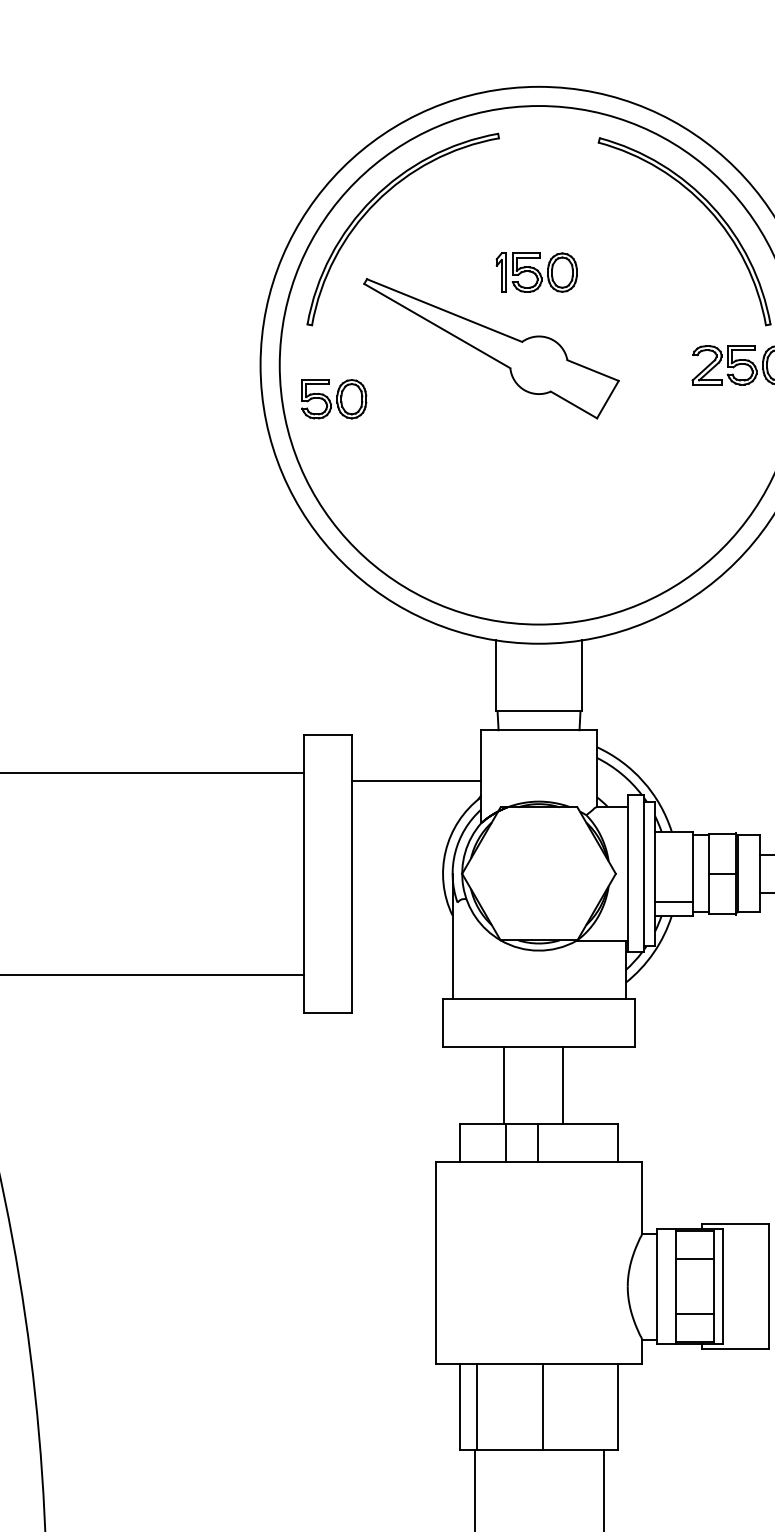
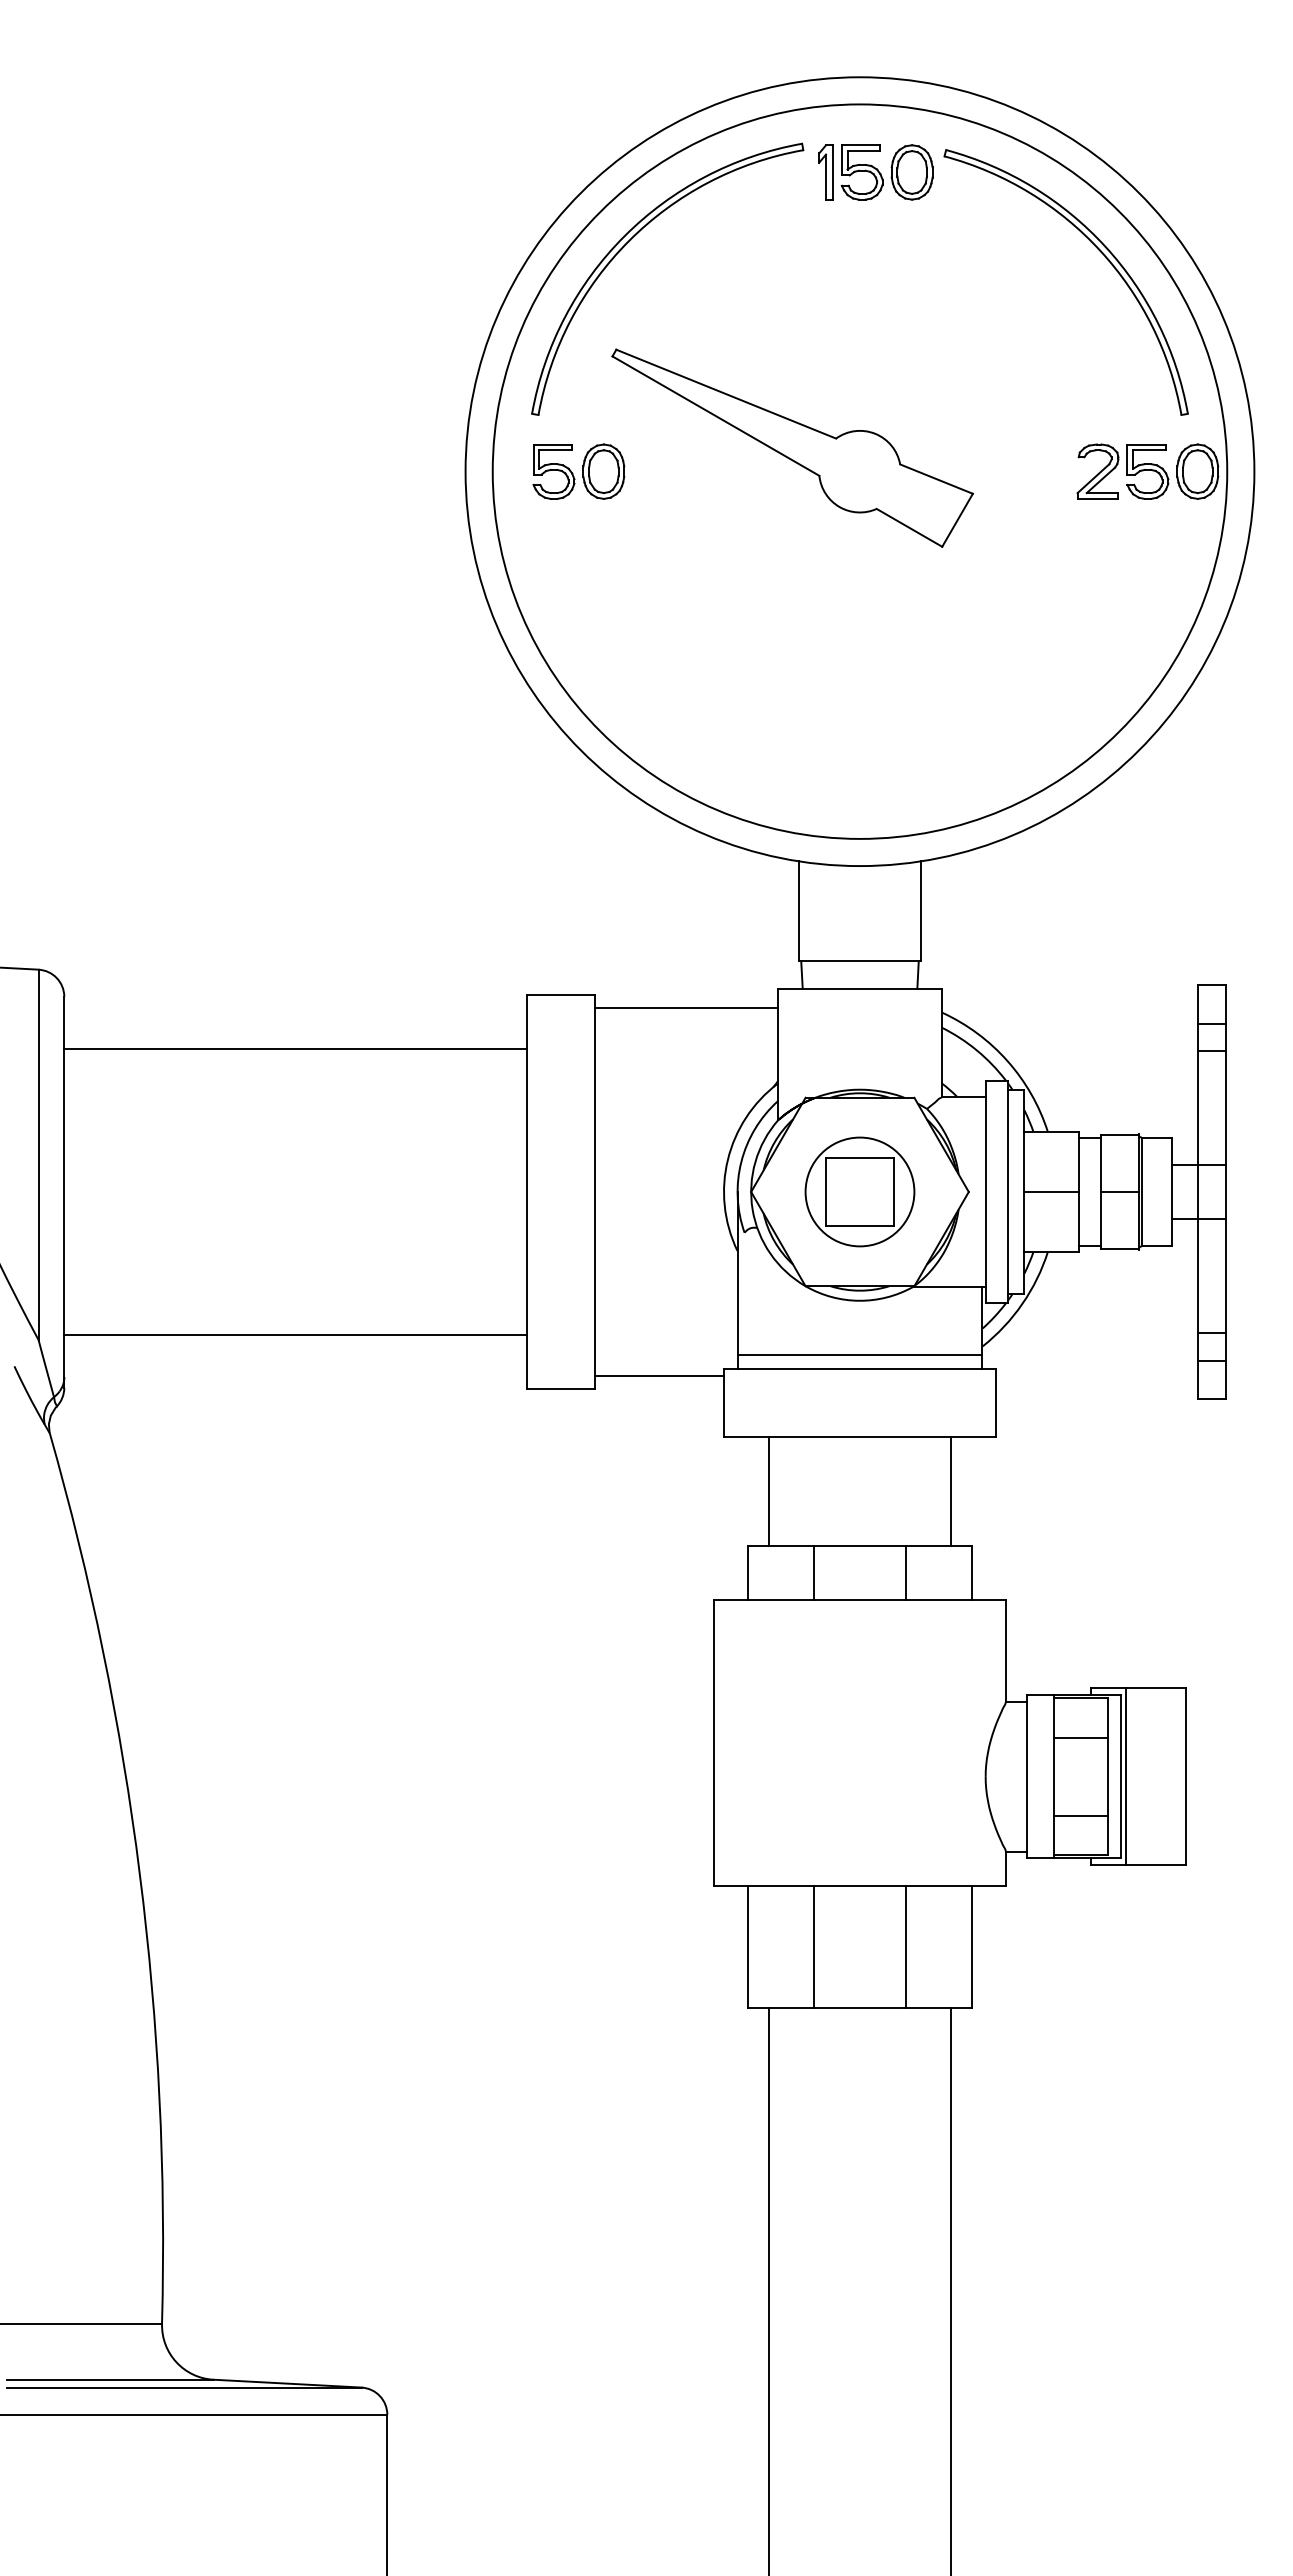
part: (536, 272) -> (875, 172), moved
part: (333, 399) -> (578, 471), moved
line: (416, 781) -> (686, 1008), moved
part: (538, 873) -> (859, 1191), added
line: (674, 901) -> (1051, 1191), moved
line: (538, 989) -> (859, 1355), added
line: (397, 1003) -> (659, 1375), added
line: (504, 1084) -> (768, 1490), moved
line: (563, 1084) -> (951, 1490), moved
line: (537, 1142) -> (906, 1572), moved
line: (727, 1286) -> (1126, 1776), added
line: (476, 1406) -> (813, 1946), moved
line: (542, 1406) -> (906, 1946), moved

